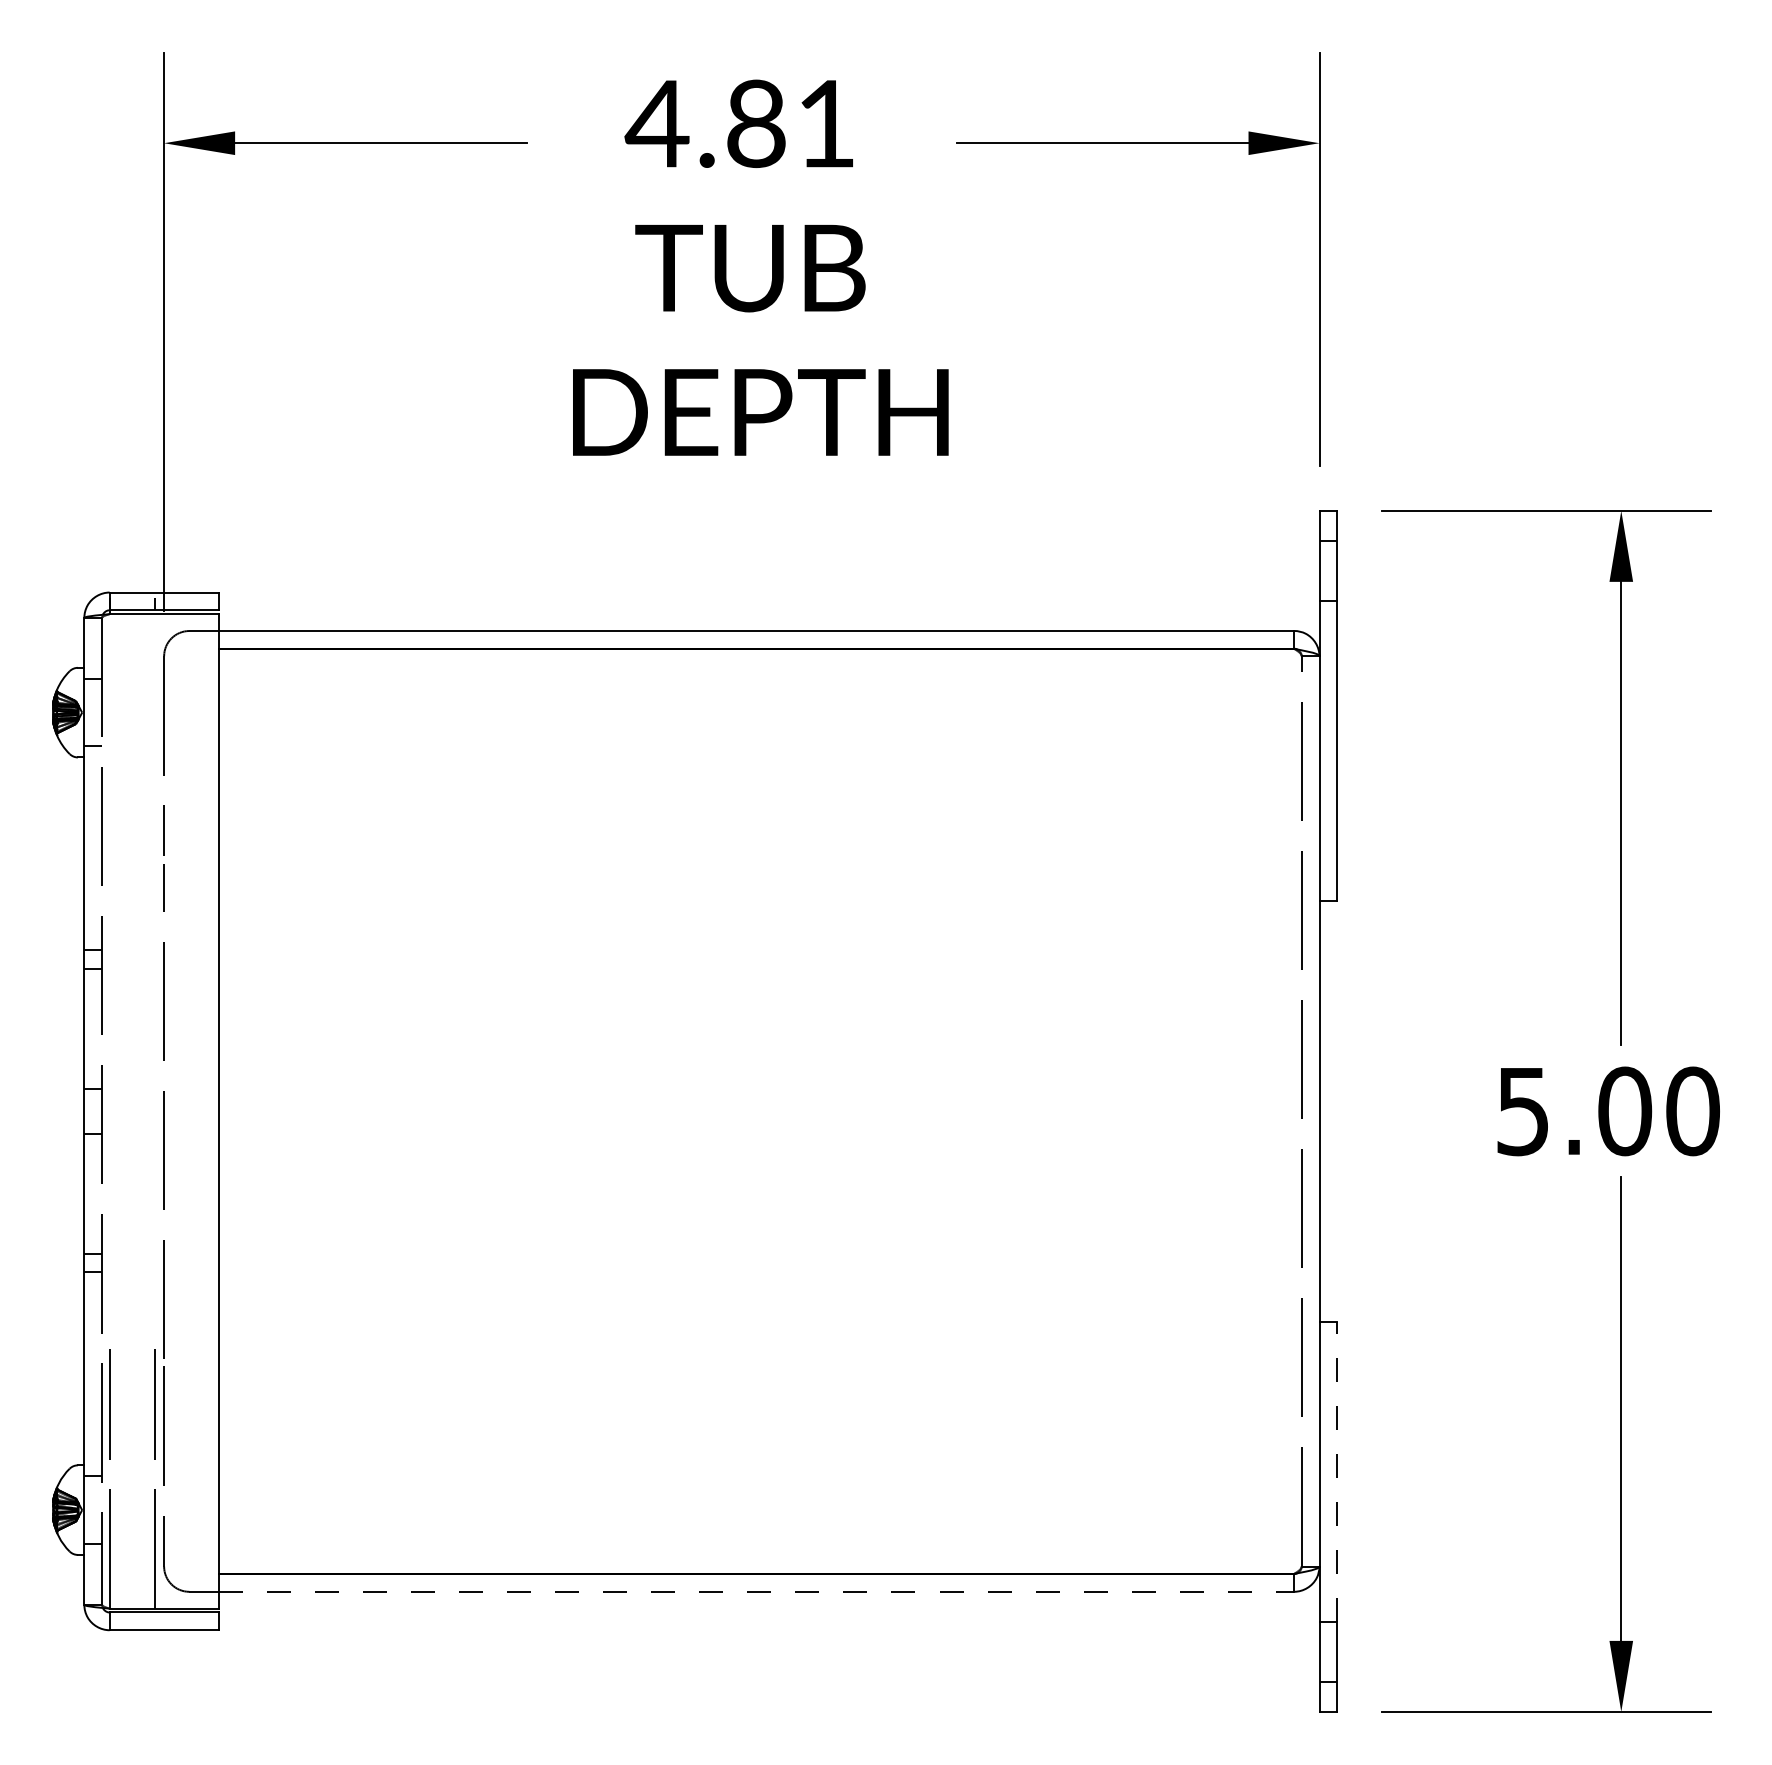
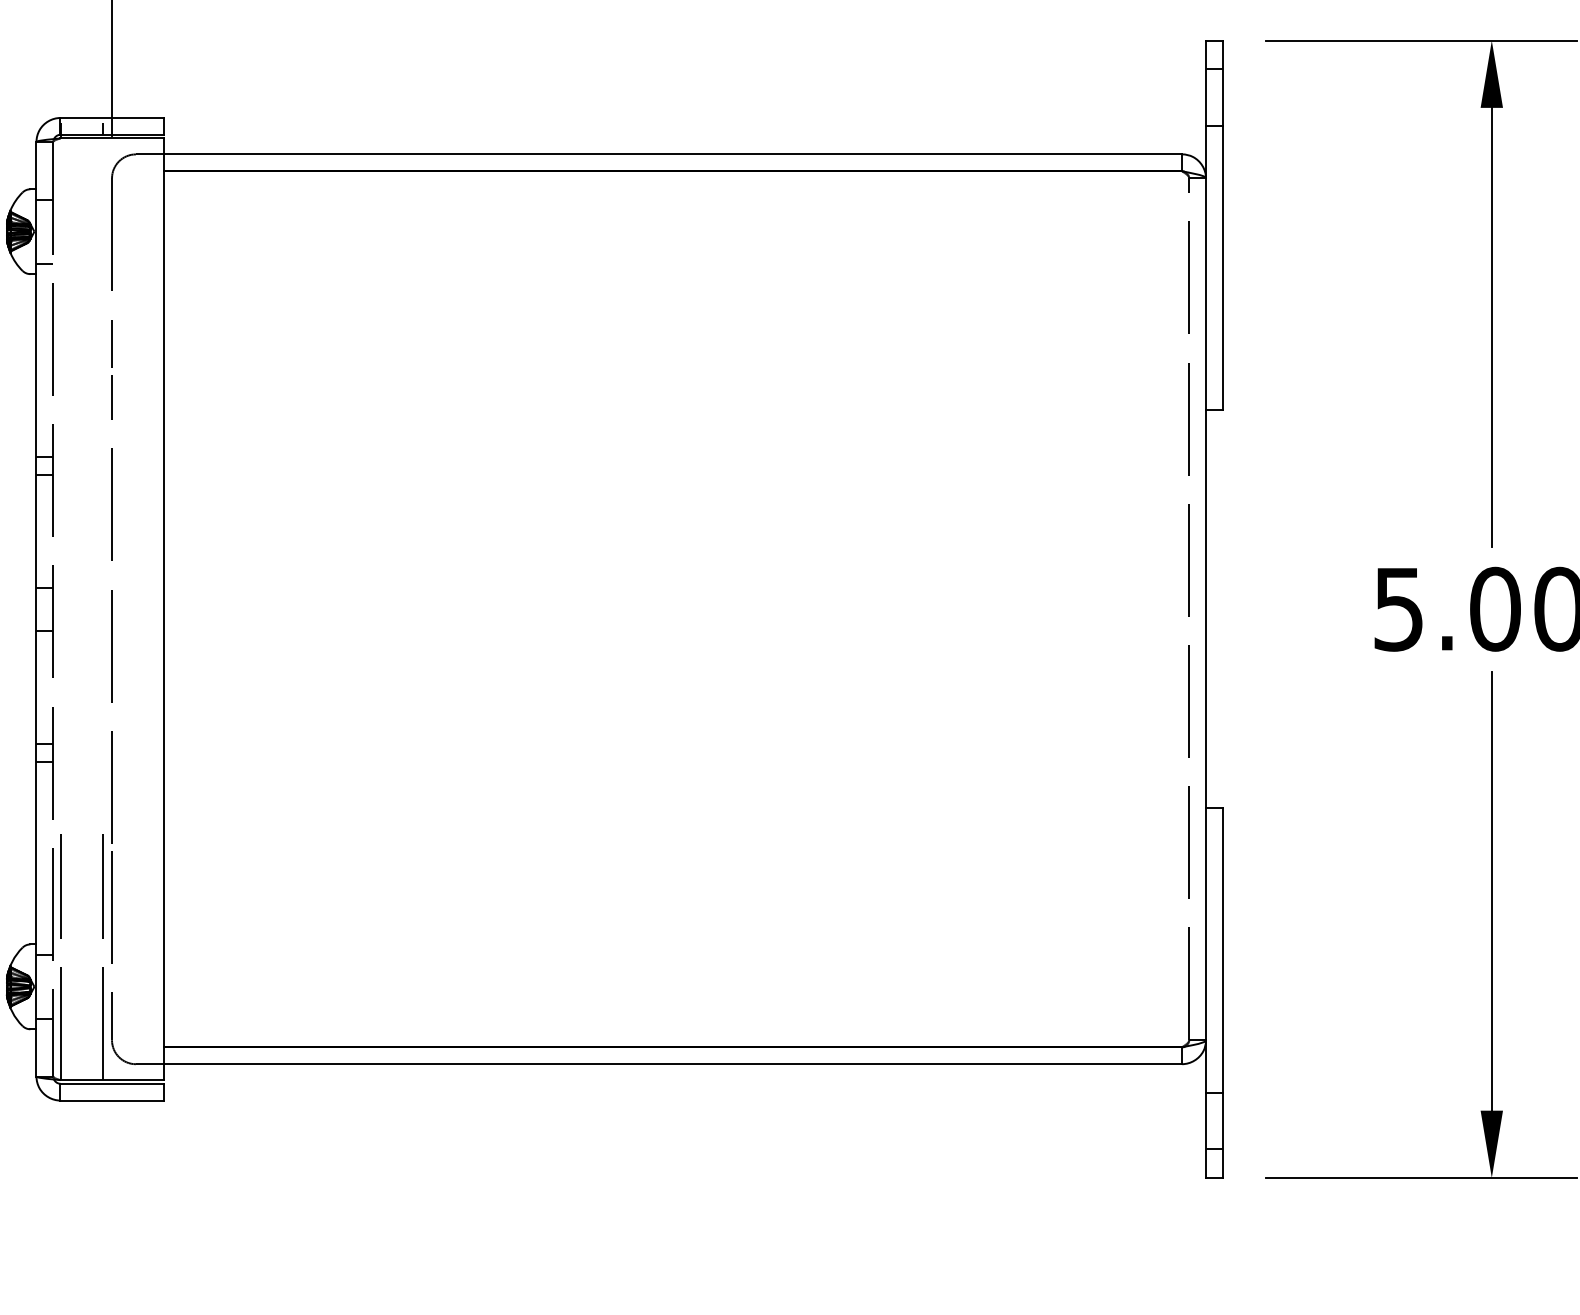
line: (1337, 1471) -> (1223, 950), dashed -> solid
line: (756, 1591) -> (672, 1063), dashed -> solid

